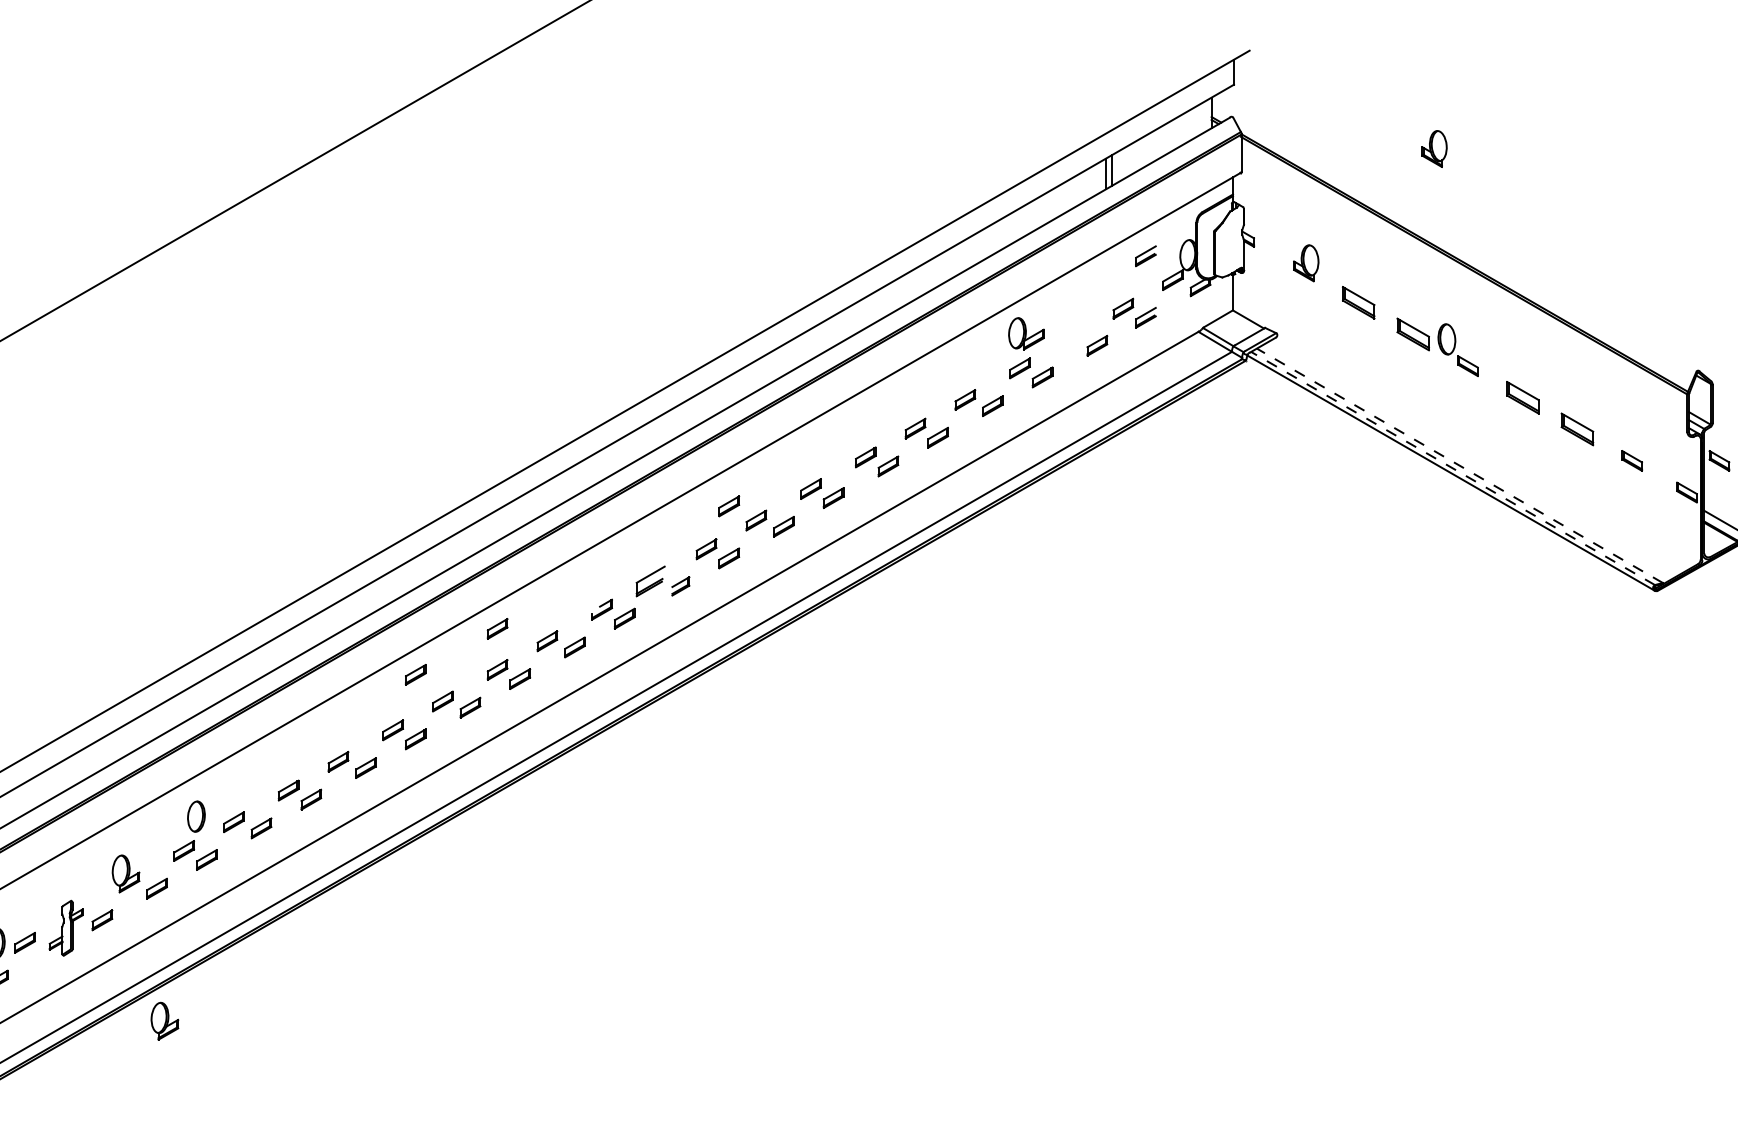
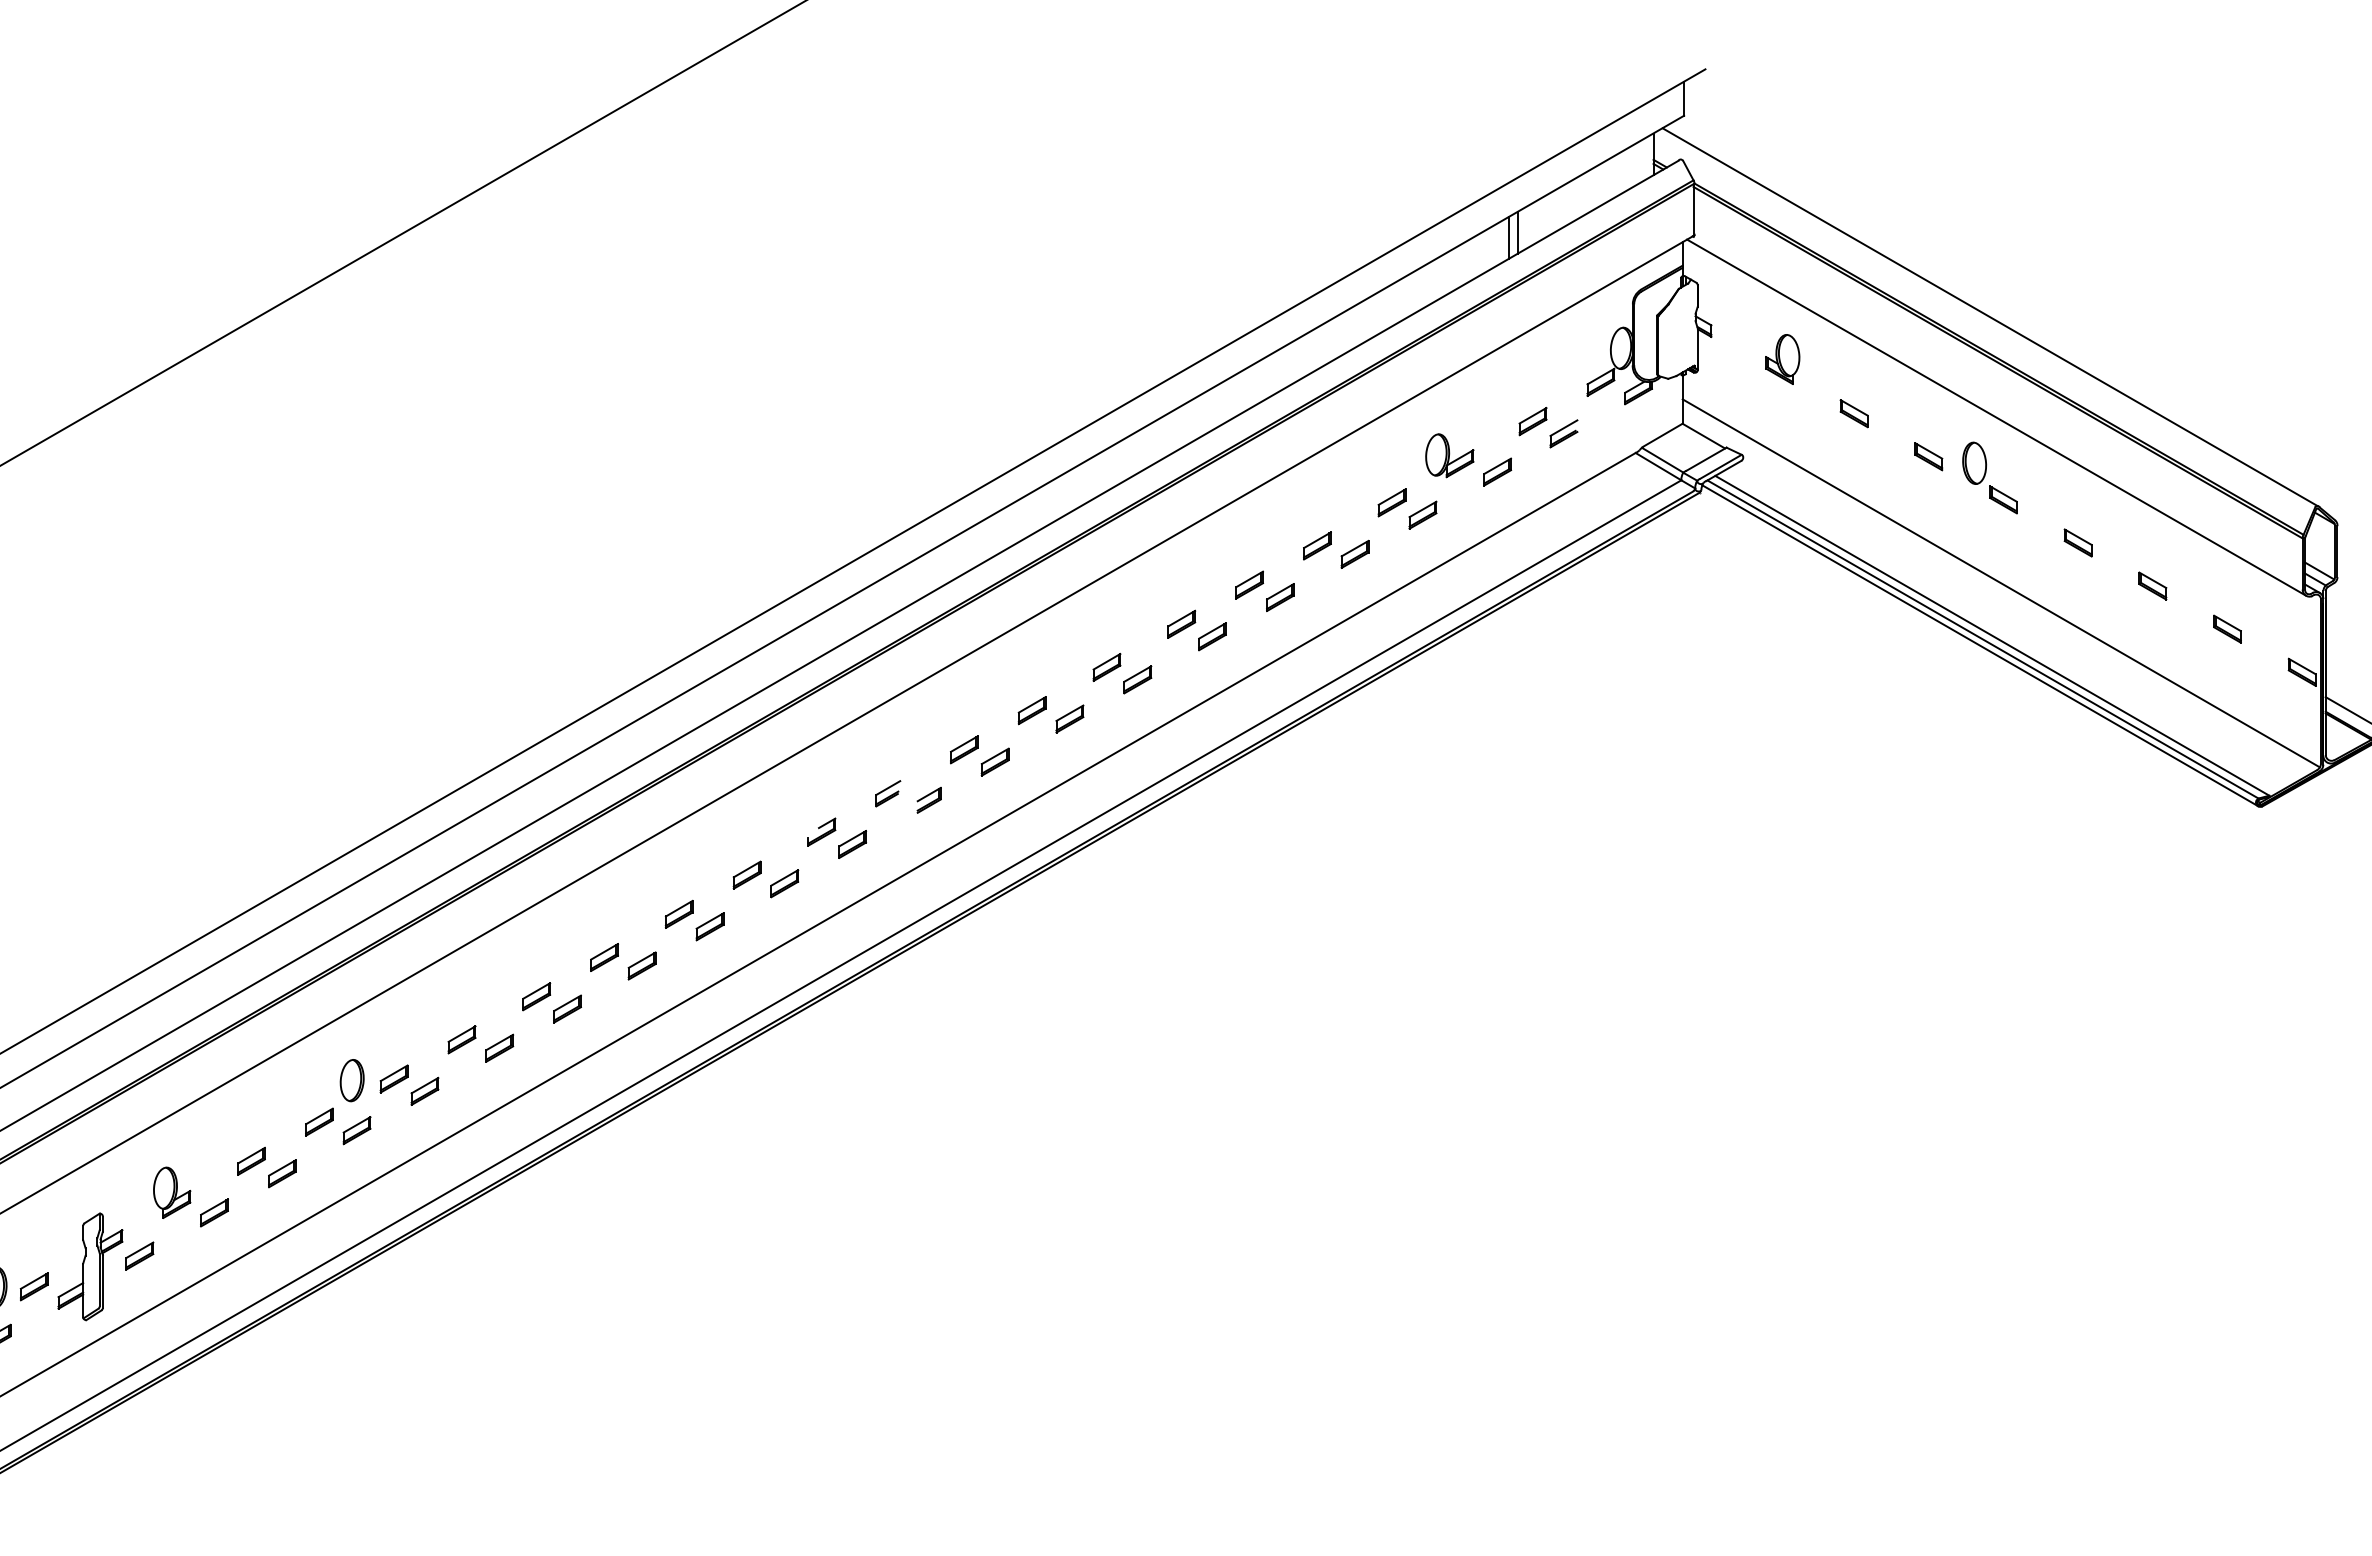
part: (1434, 149) -> (1957, 203), removed
line: (1457, 231) -> (1989, 316), added
part: (1145, 255) -> (1563, 349), removed
part: (1358, 302) -> (1853, 413), size x0.62
line: (1462, 305) -> (1996, 417), added
part: (1026, 333) -> (1449, 455), moved
part: (1413, 334) -> (1928, 456), size x0.62
part: (1522, 397) -> (2077, 542), size x0.62
line: (1465, 427) -> (2000, 583), added
part: (1577, 428) -> (2152, 585), size x0.62
part: (1719, 460) -> (2346, 628), removed
line: (1460, 465) -> (1992, 635), dashed -> solid
line: (1452, 468) -> (1982, 639), dashed -> solid
part: (728, 505) -> (994, 690), removed
part: (650, 581) -> (888, 793), size x0.62
part: (497, 628) -> (678, 857), removed
part: (415, 674) -> (567, 920), removed
part: (195, 816) -> (351, 1080), moved
part: (66, 927) -> (90, 1266), size x1.43
part: (165, 1021) -> (225, 1393), removed

